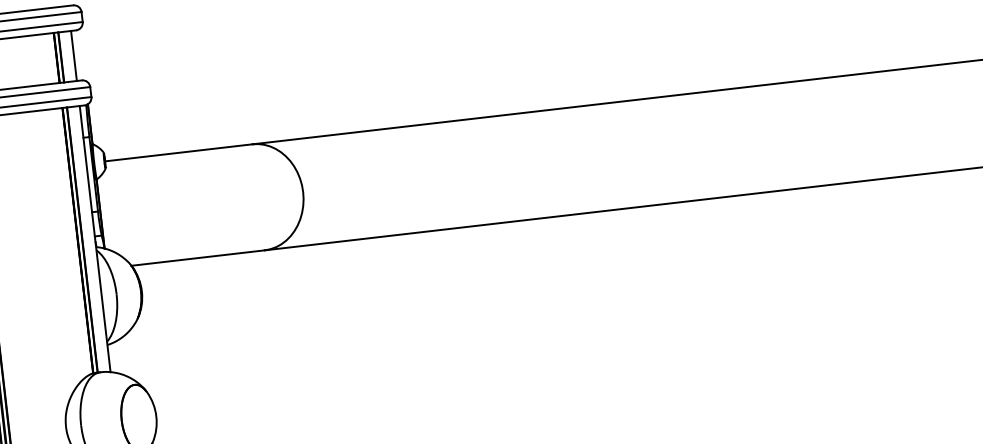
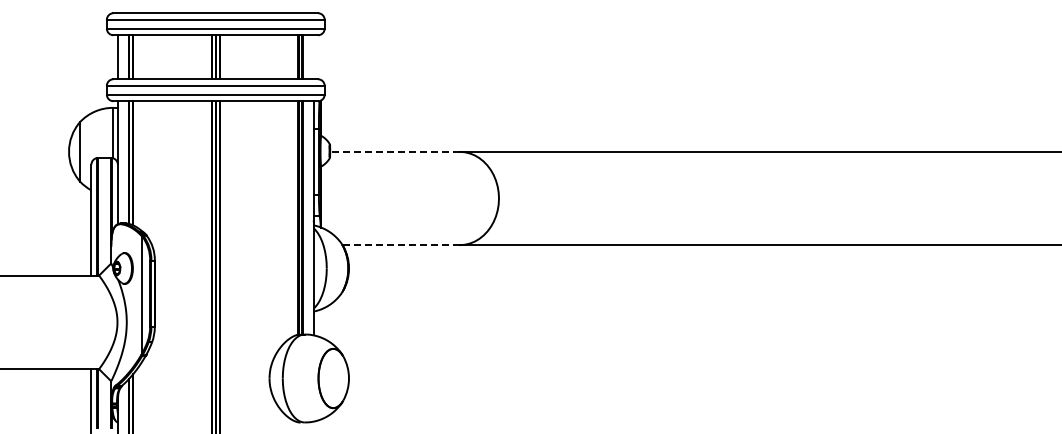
line: (73, 56) -> (313, 57), removed
line: (178, 152) -> (394, 151), solid -> dashed
line: (198, 258) -> (401, 245), solid -> dashed

